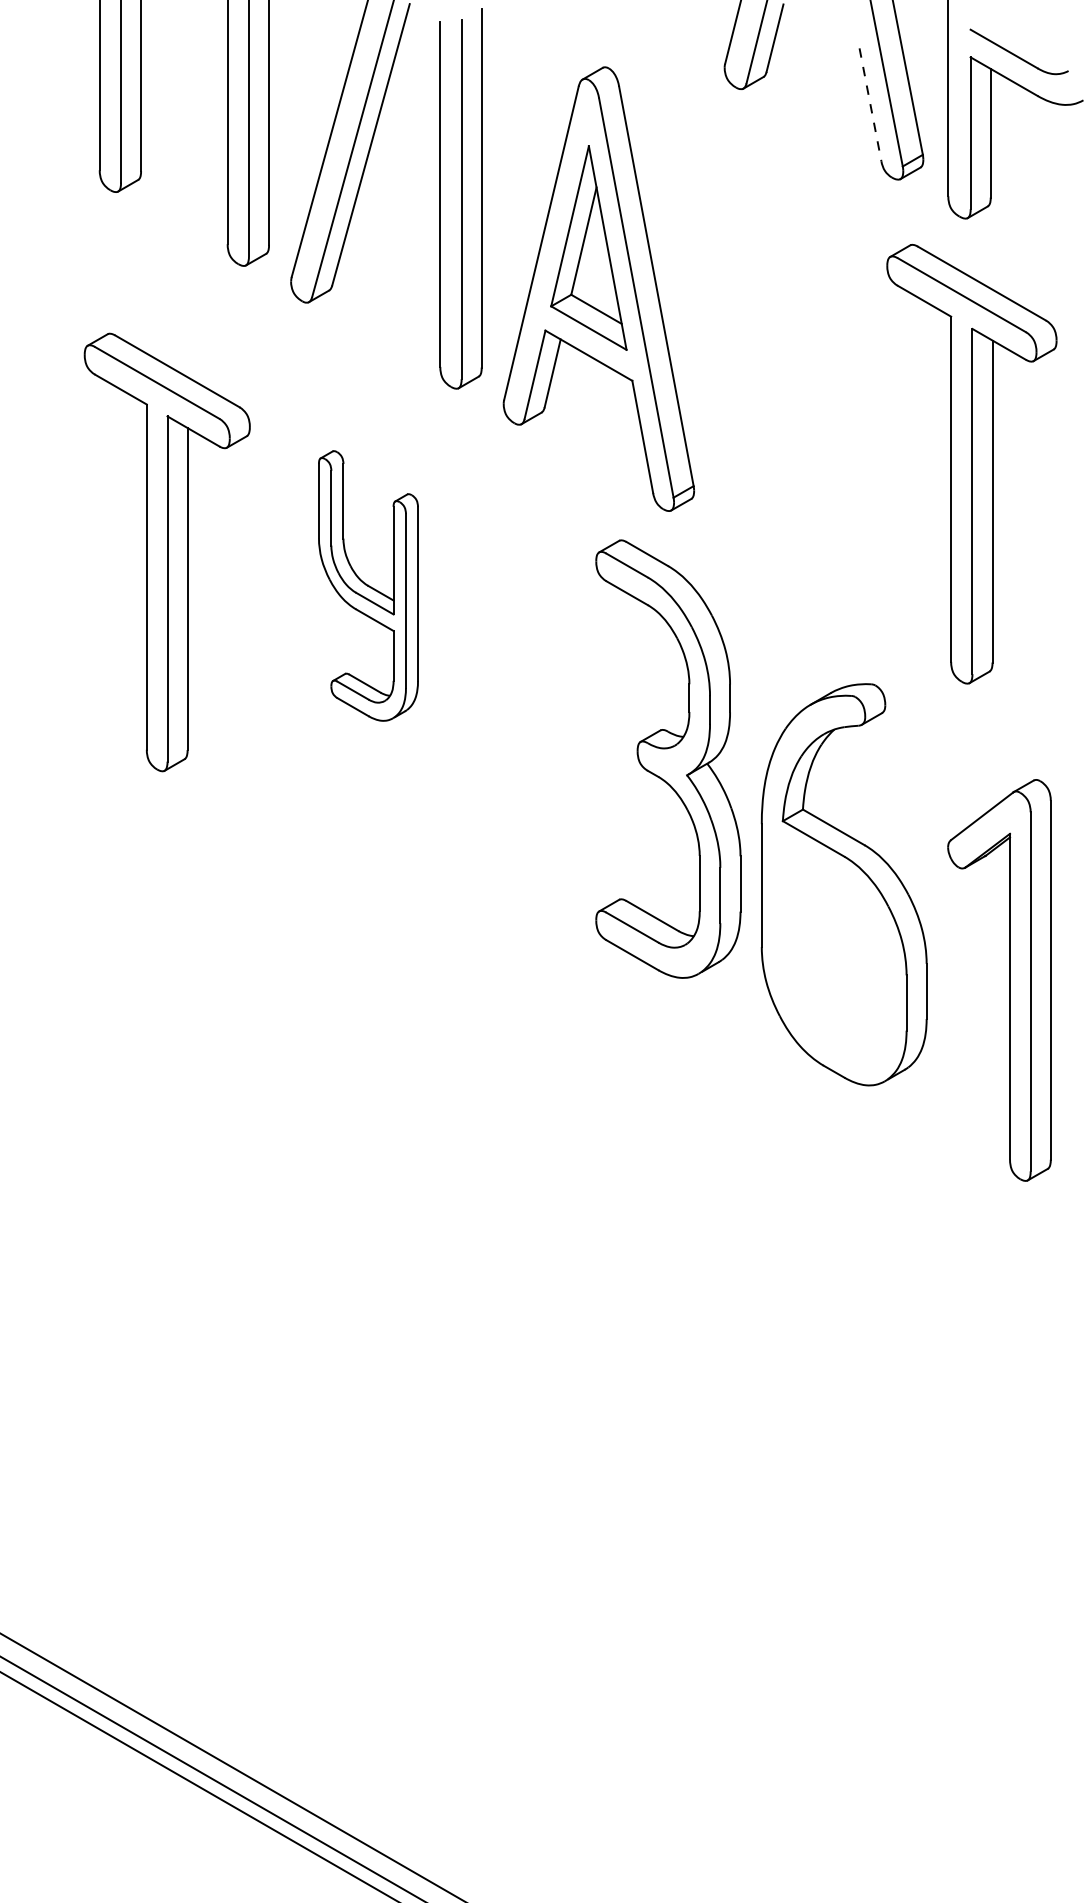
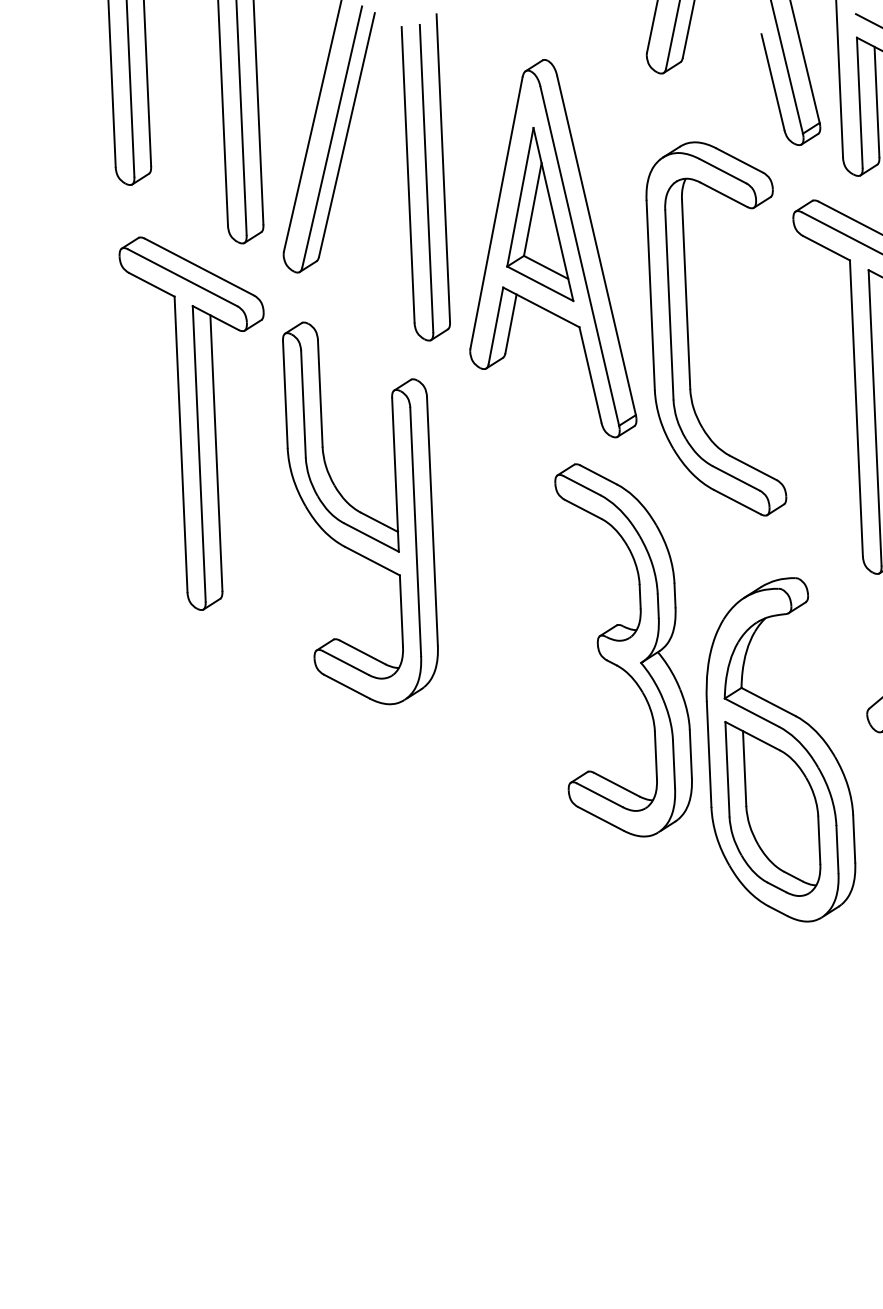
line: (870, 105) -> (773, 82), dashed -> solid
part: (758, 390) -> (687, 330), added
part: (166, 552) -> (196, 422), moved
part: (368, 585) -> (361, 512), size x1.67
part: (833, 951) -> (772, 808), added

